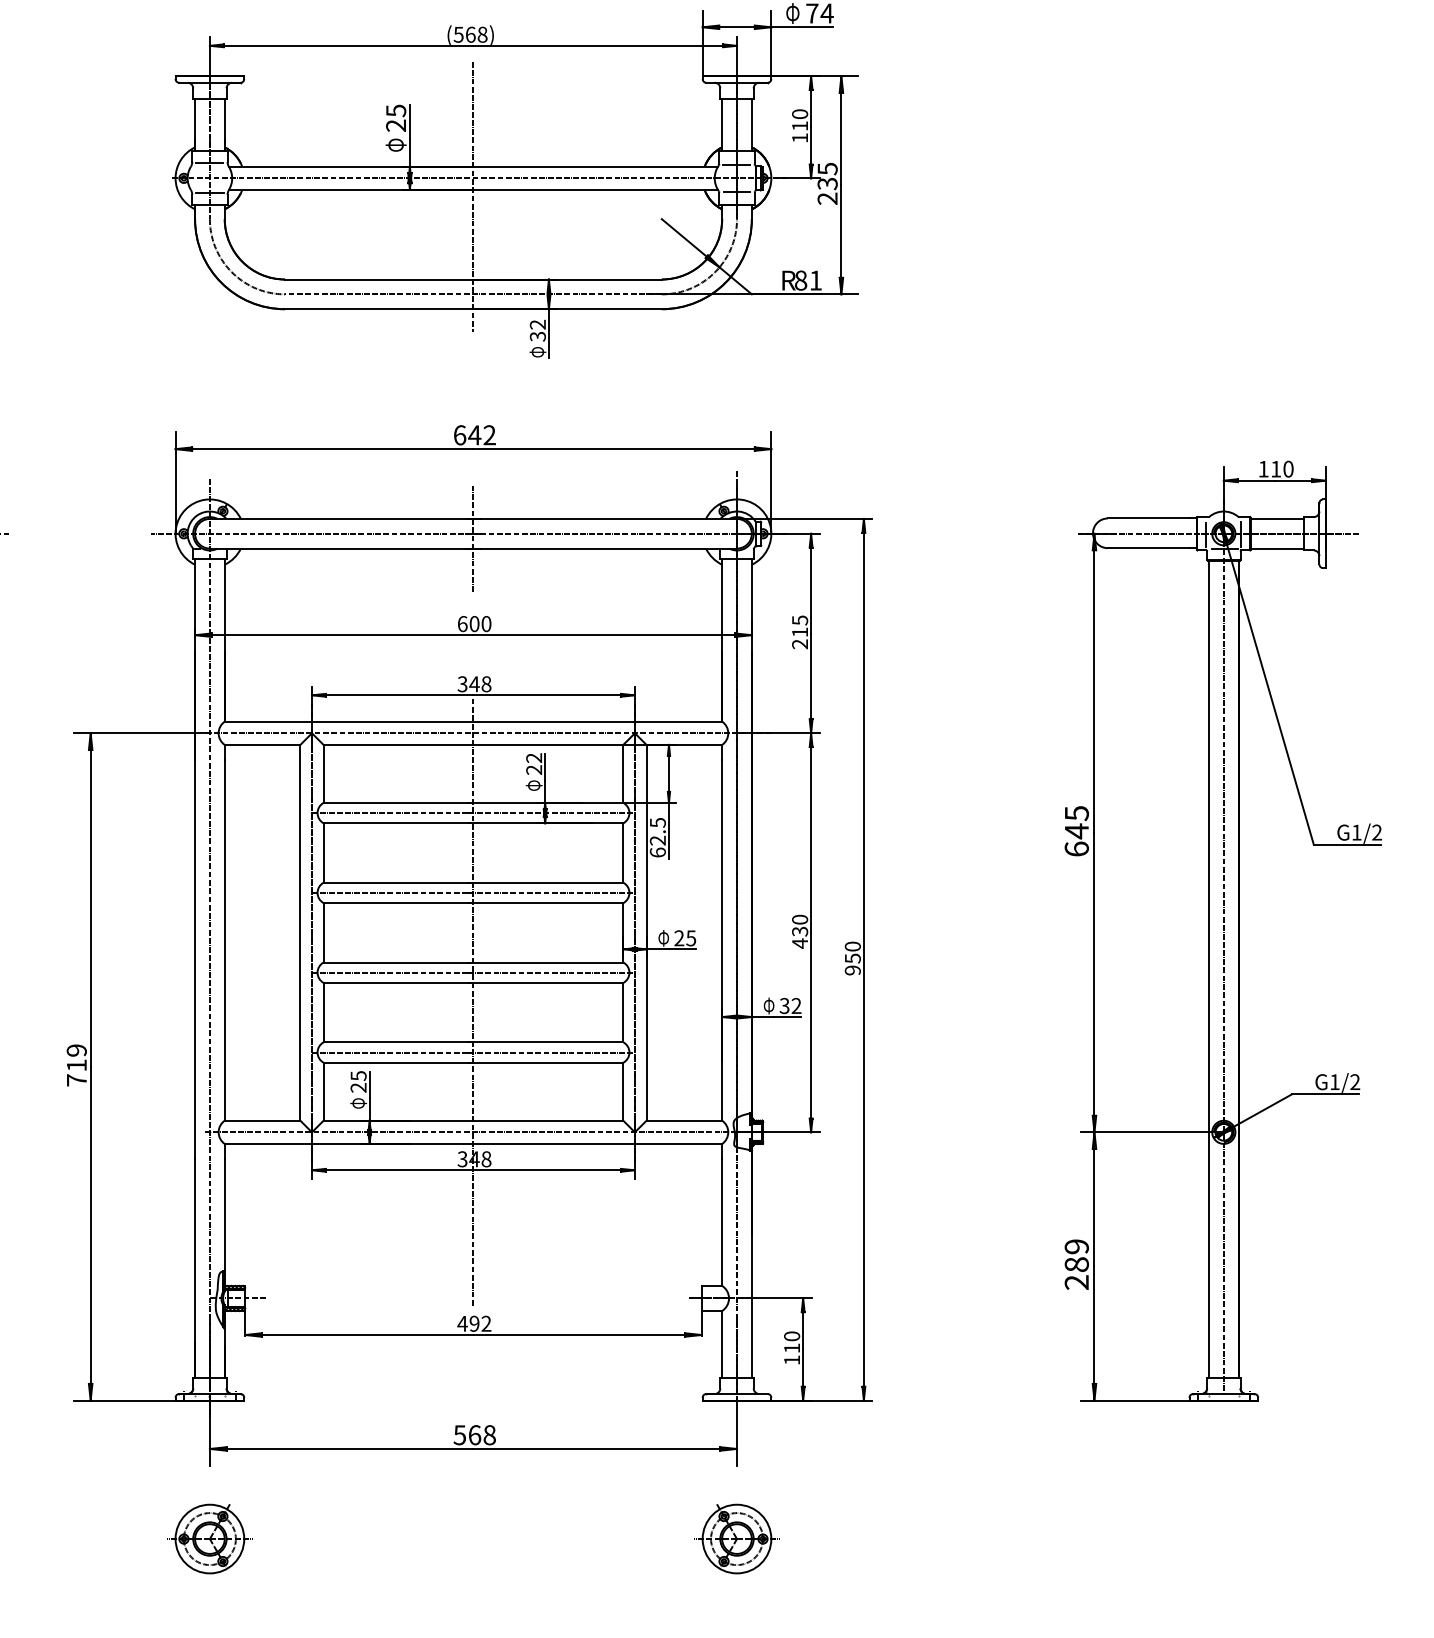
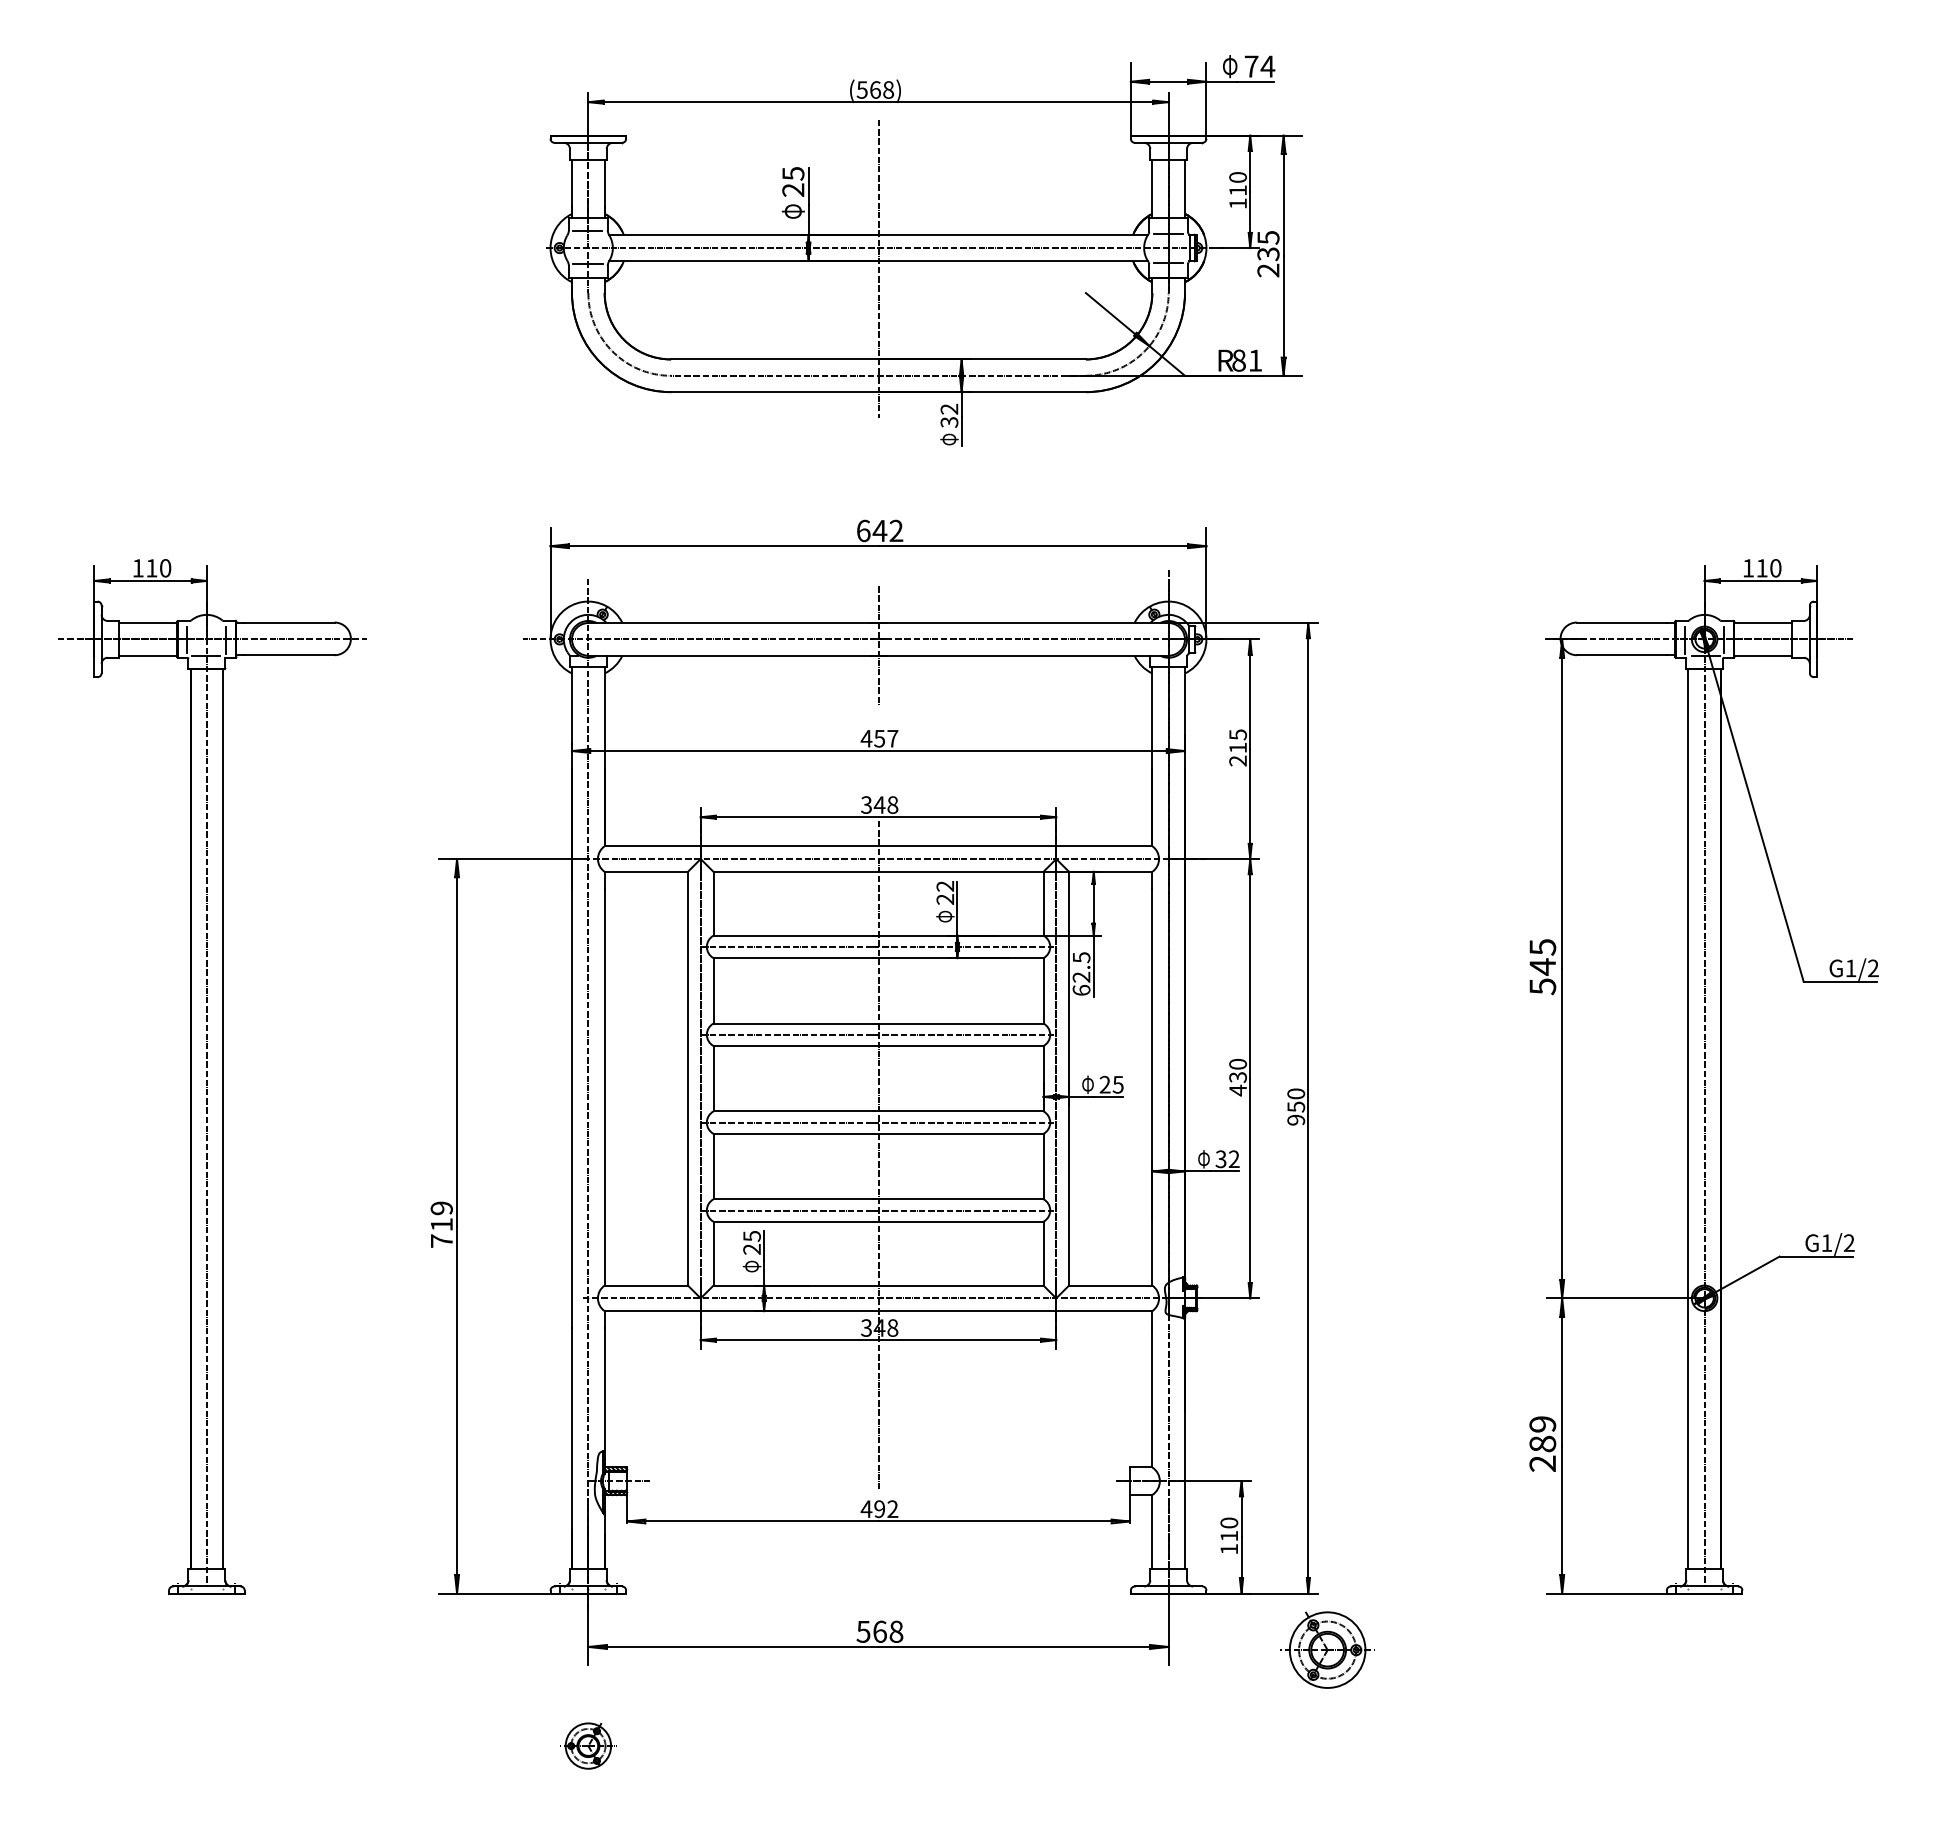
text: (474, 623) -> (879, 738), 600 -> 457
text: (1076, 849) -> (1542, 986), 645 -> 545
part: (210, 1538) -> (588, 1745), size x0.6
part: (736, 1538) -> (1327, 1649), moved

